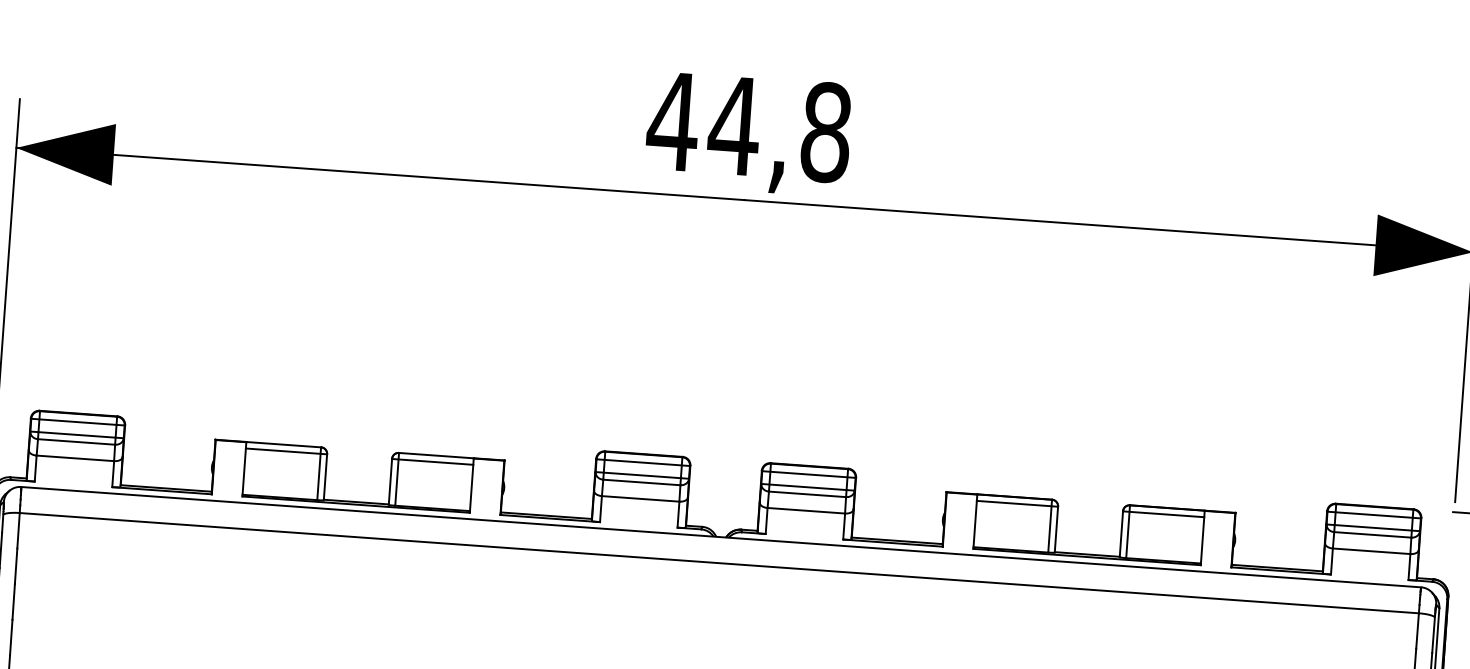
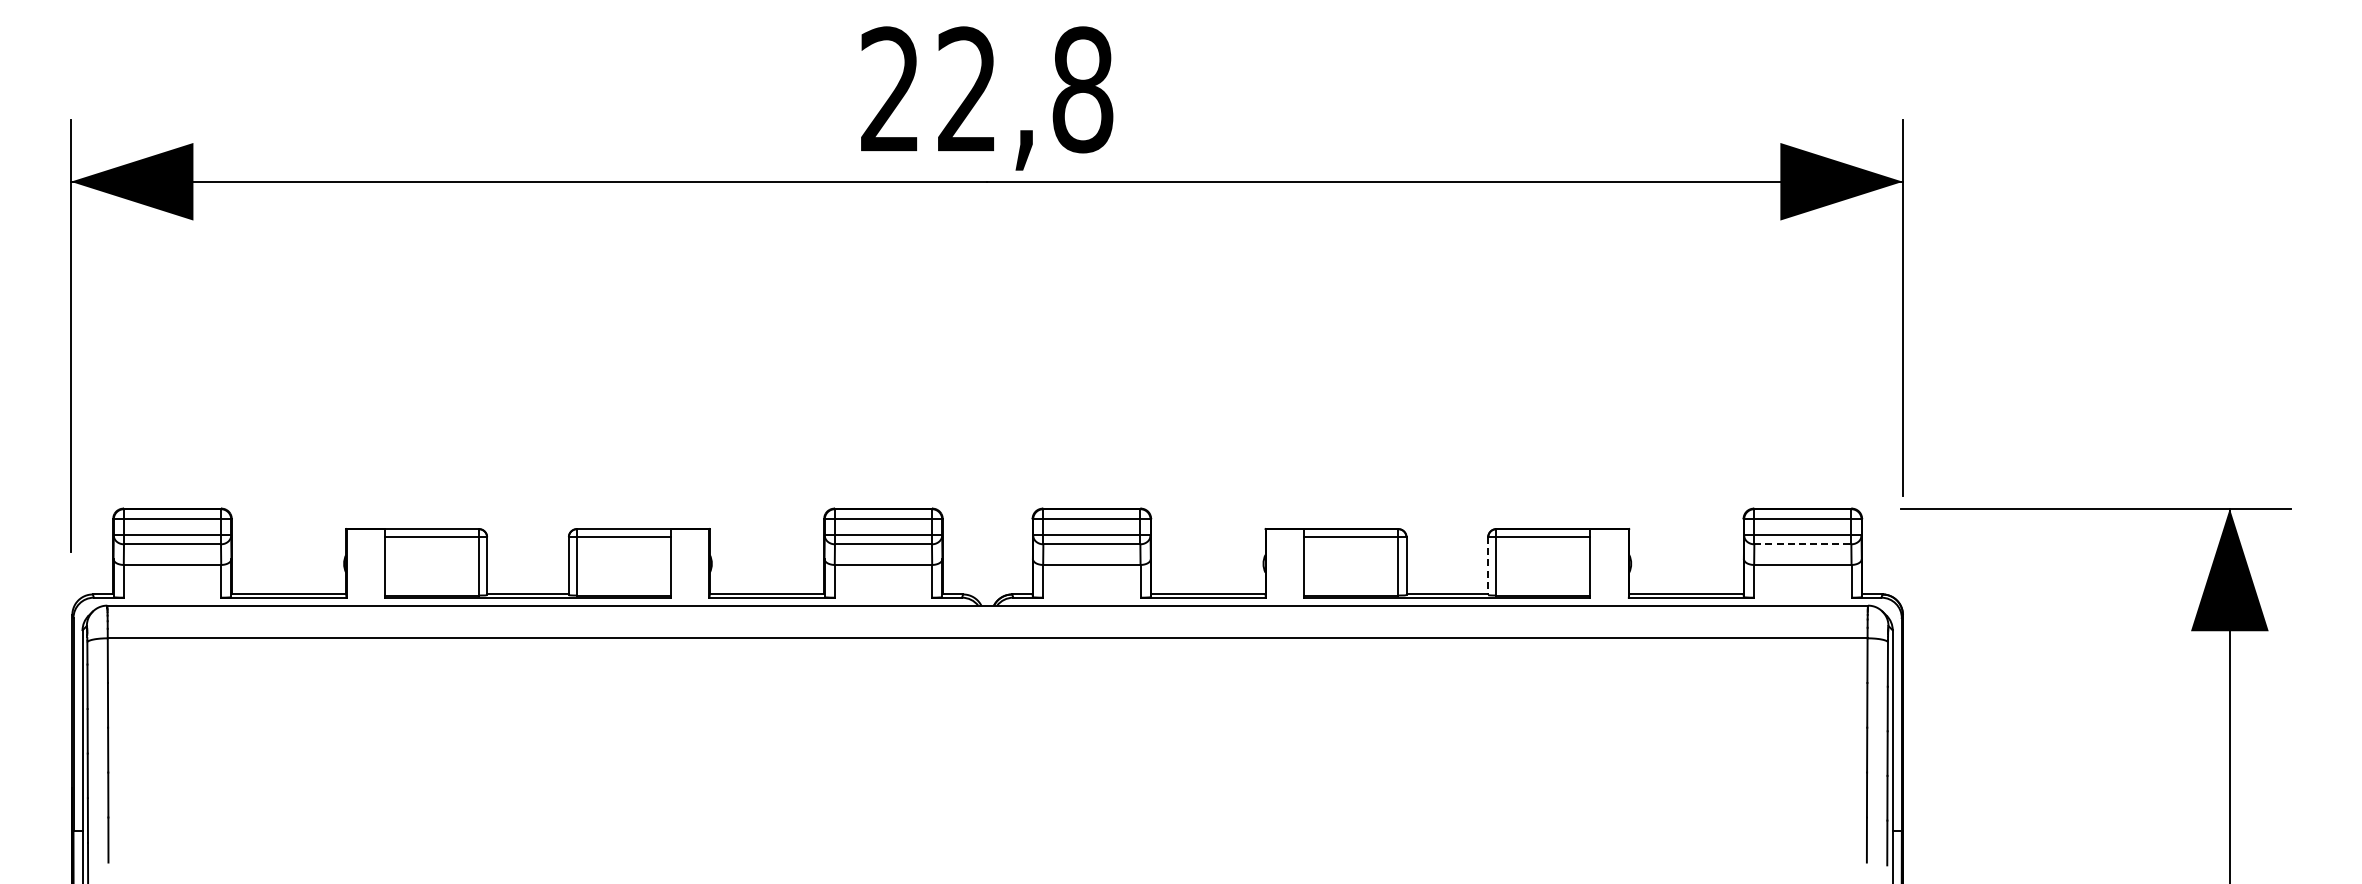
text: (703, 122) -> (928, 88), 44,8 -> 22,8
line: (1121, 534) -> (1488, 566), solid -> dashed
line: (1372, 534) -> (1802, 544), solid -> dashed

